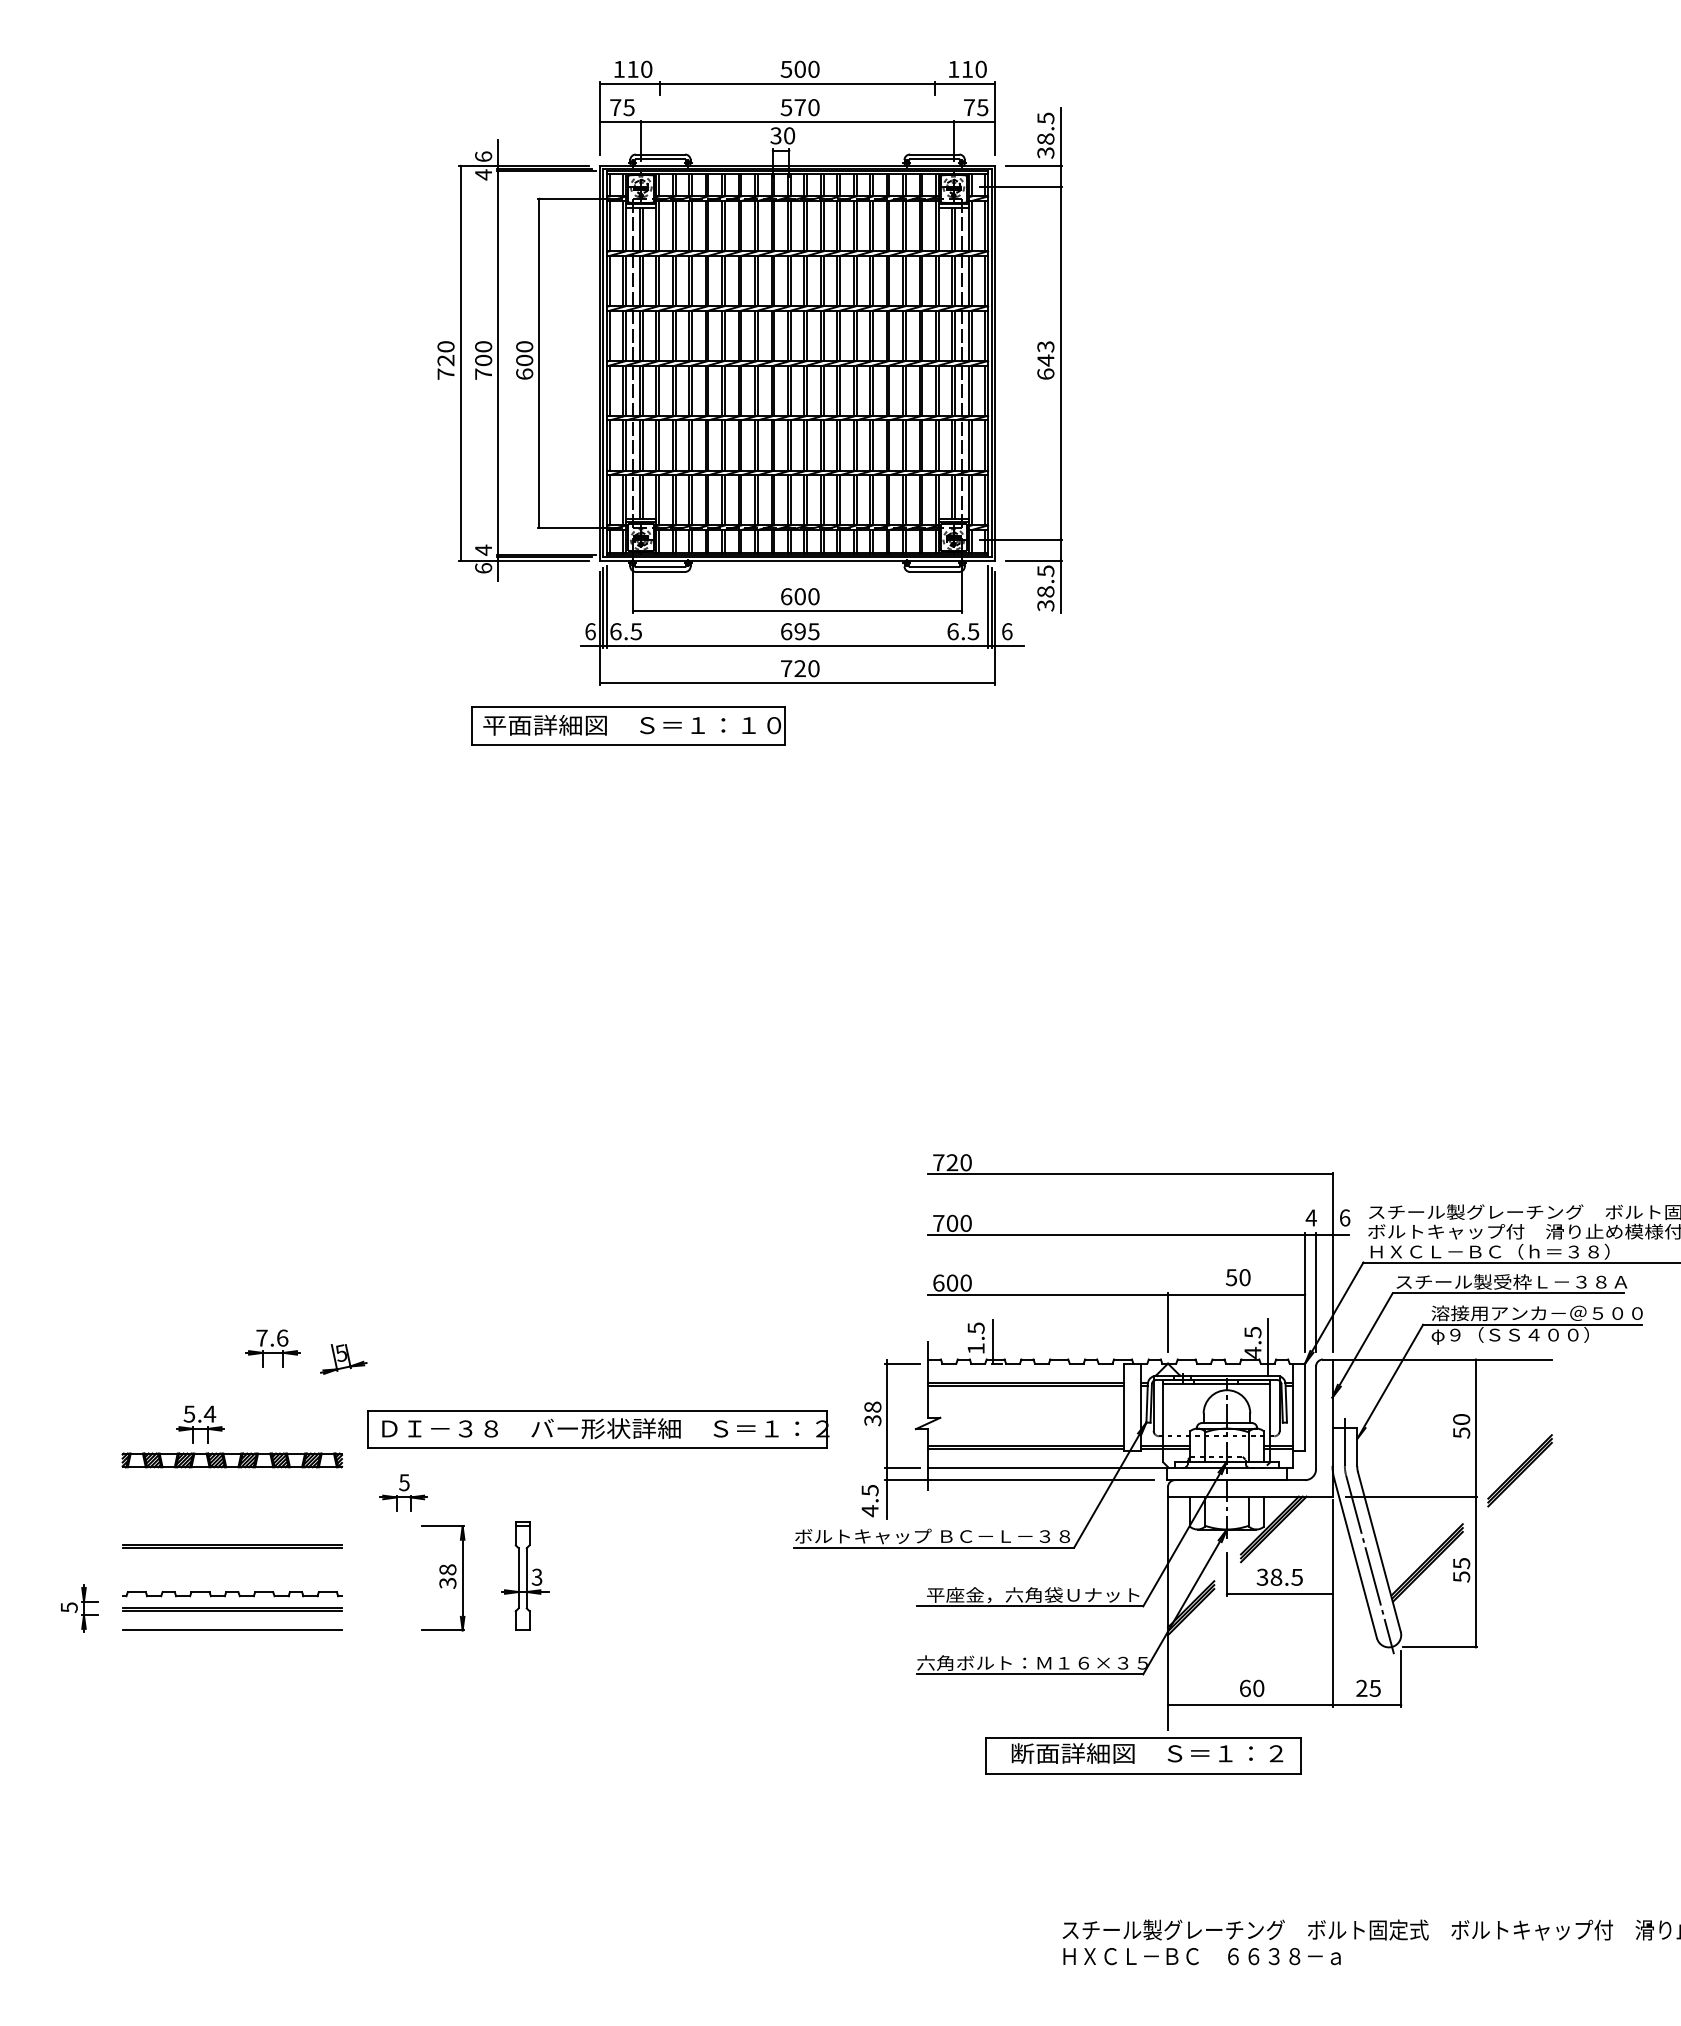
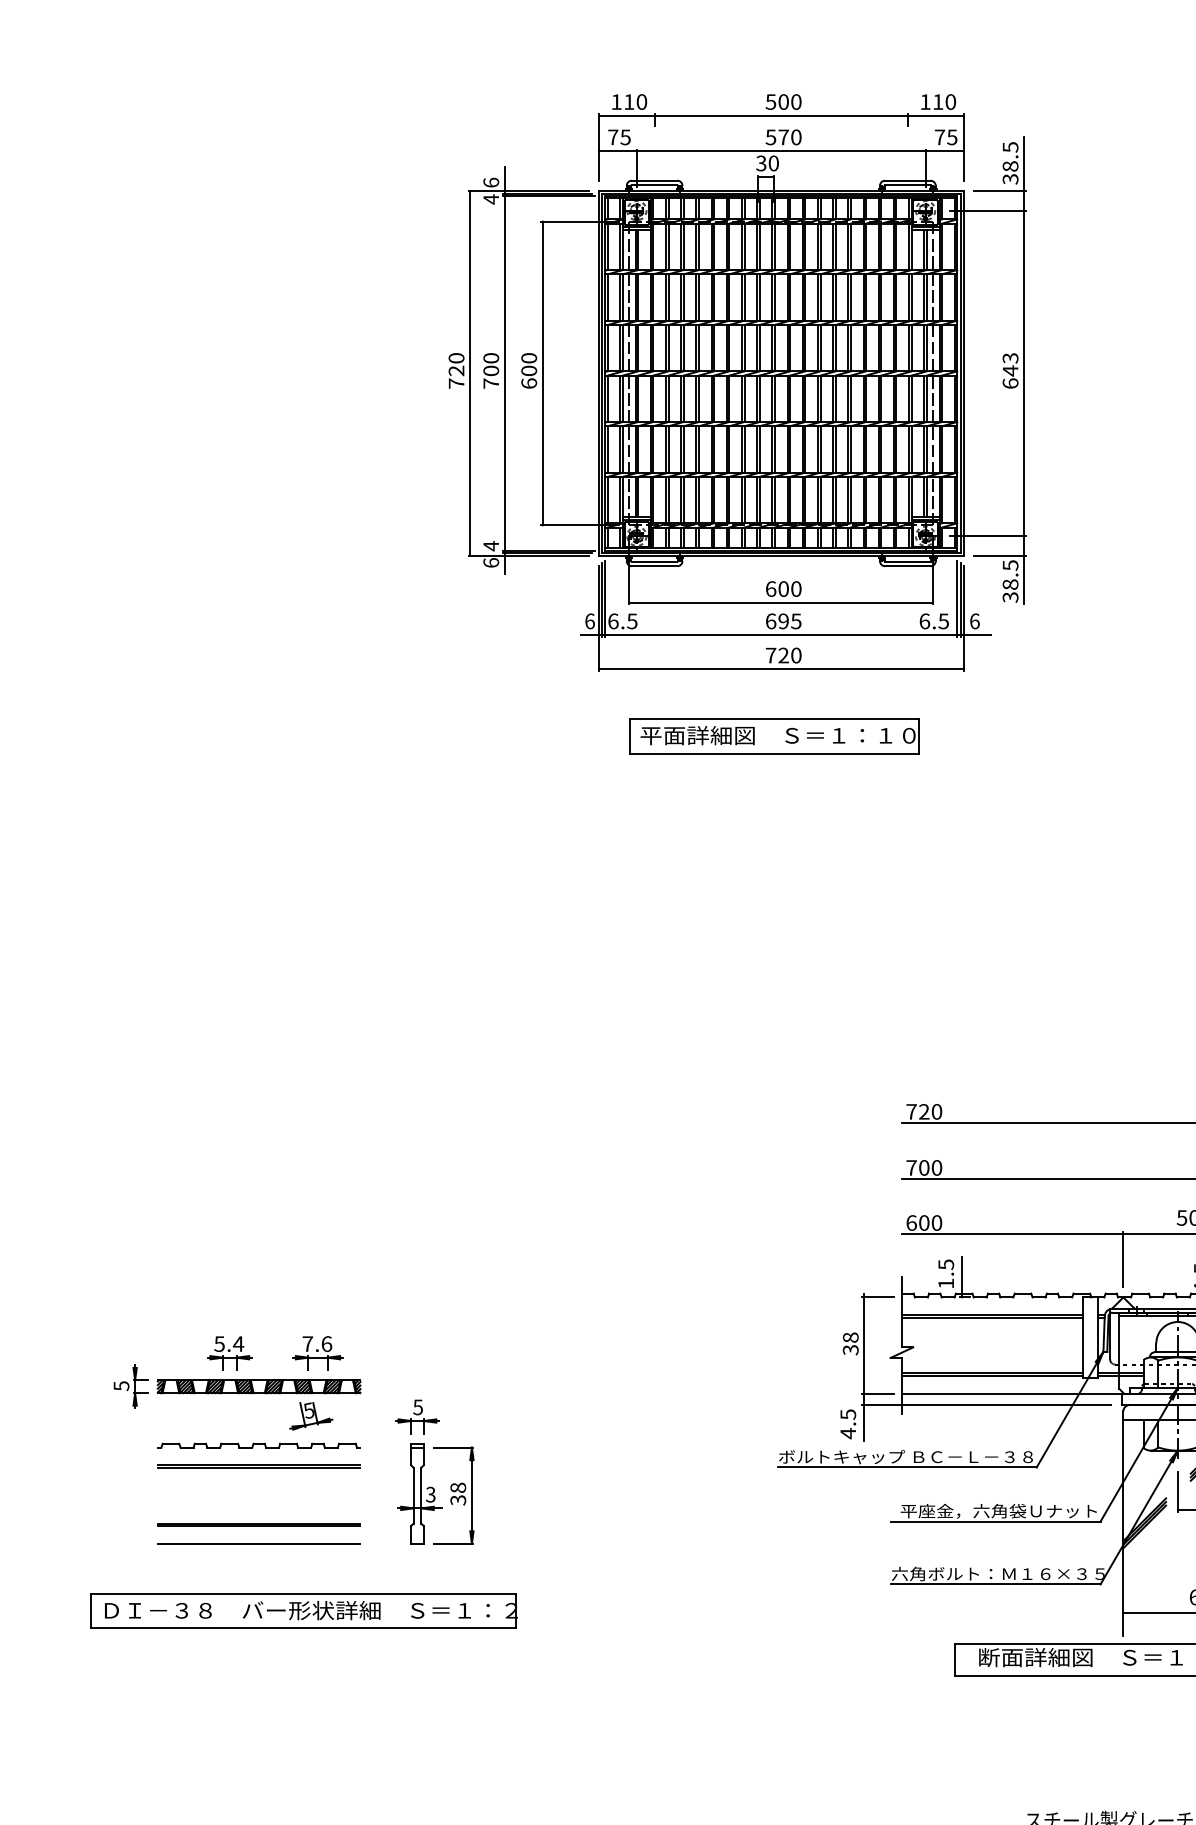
part: (628, 725) -> (774, 735), moved
part: (272, 1348) -> (317, 1353), moved
part: (343, 1359) -> (311, 1416), moved
part: (598, 1429) -> (304, 1611), moved
part: (525, 1575) -> (420, 1493), moved
part: (232, 1594) -> (259, 1446), moved
part: (79, 1608) -> (130, 1386), moved

